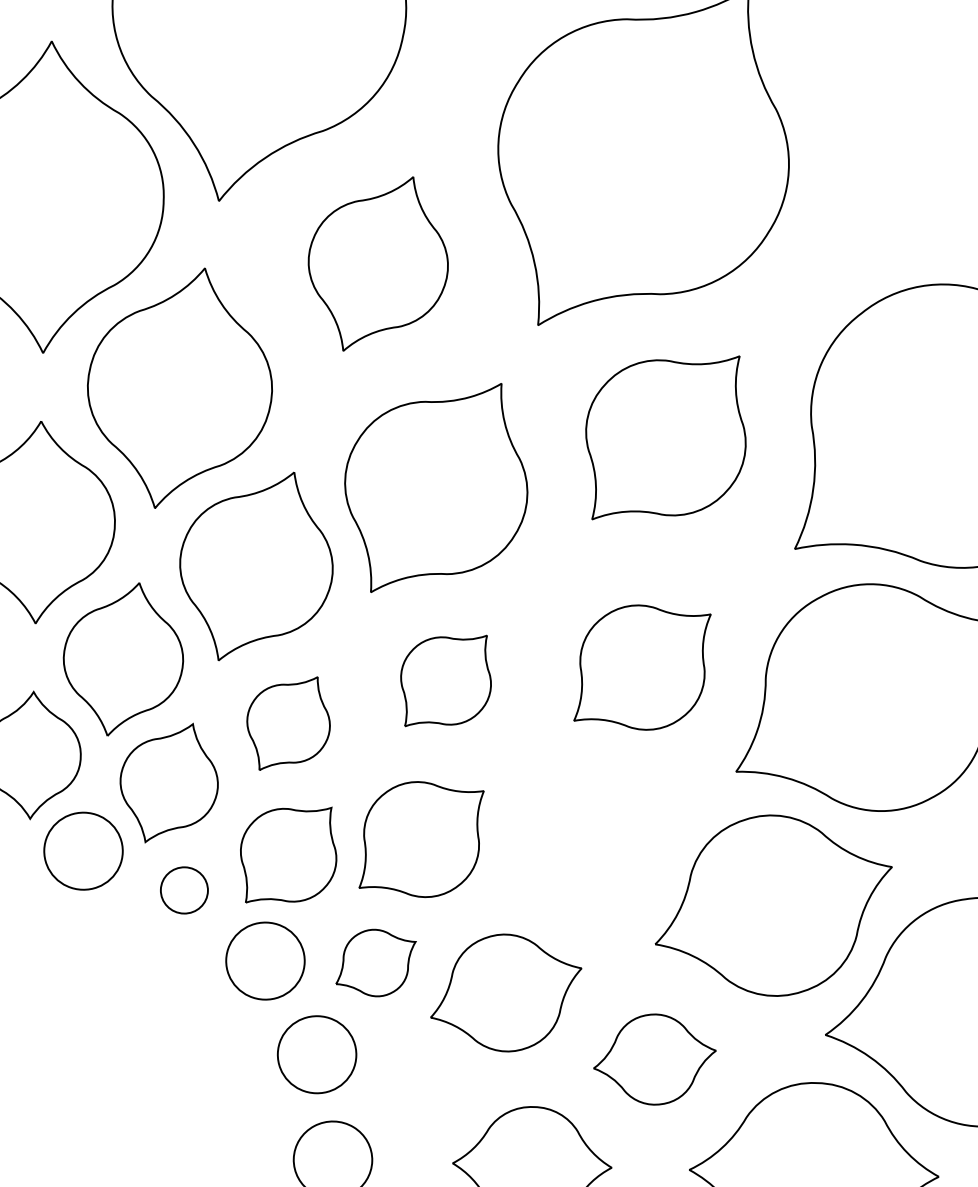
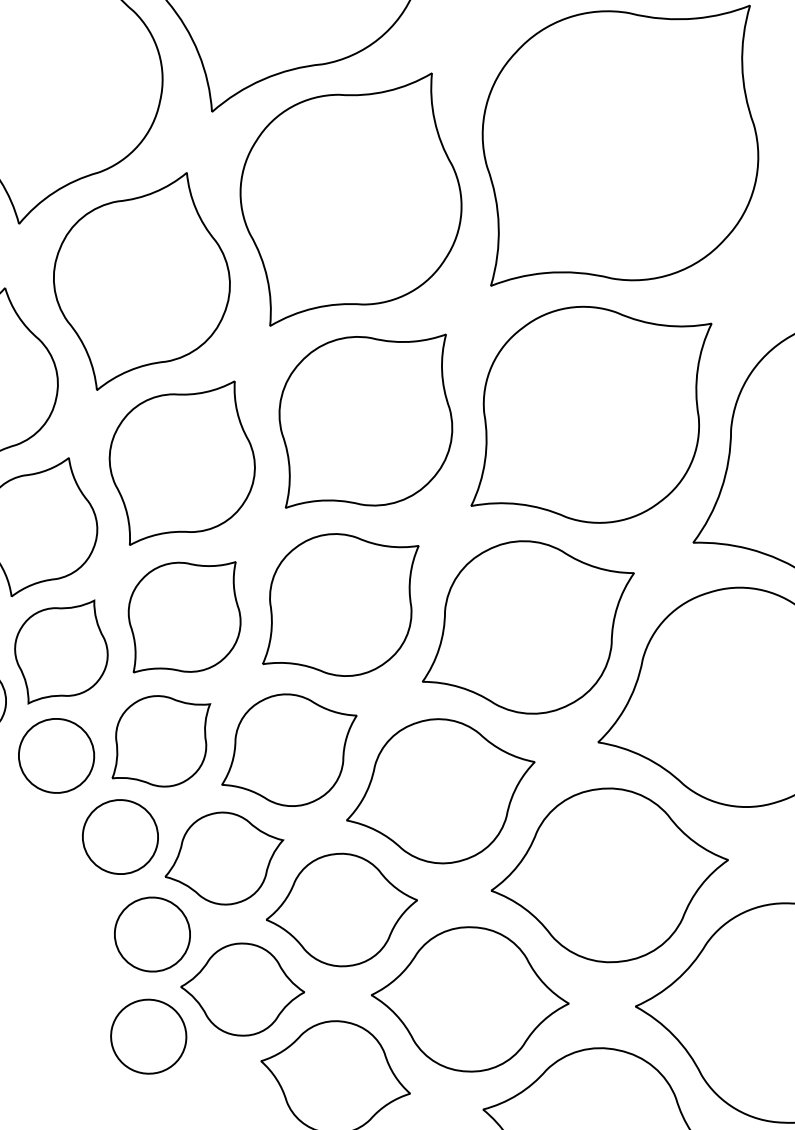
part: (378, 263) -> (351, 199), size x1.67
part: (665, 437) -> (591, 414), size x1.43
part: (642, 667) -> (528, 627), size x1.43
part: (445, 680) -> (340, 604), size x1.67
part: (288, 723) -> (184, 617), size x1.43
part: (584, 851) -> (440, 790), added
part: (184, 890) -> (56, 756), size x1.67
part: (375, 962) -> (224, 857), size x1.43
part: (654, 1059) -> (469, 999), size x1.67
part: (419, 1093) -> (242, 989), added

